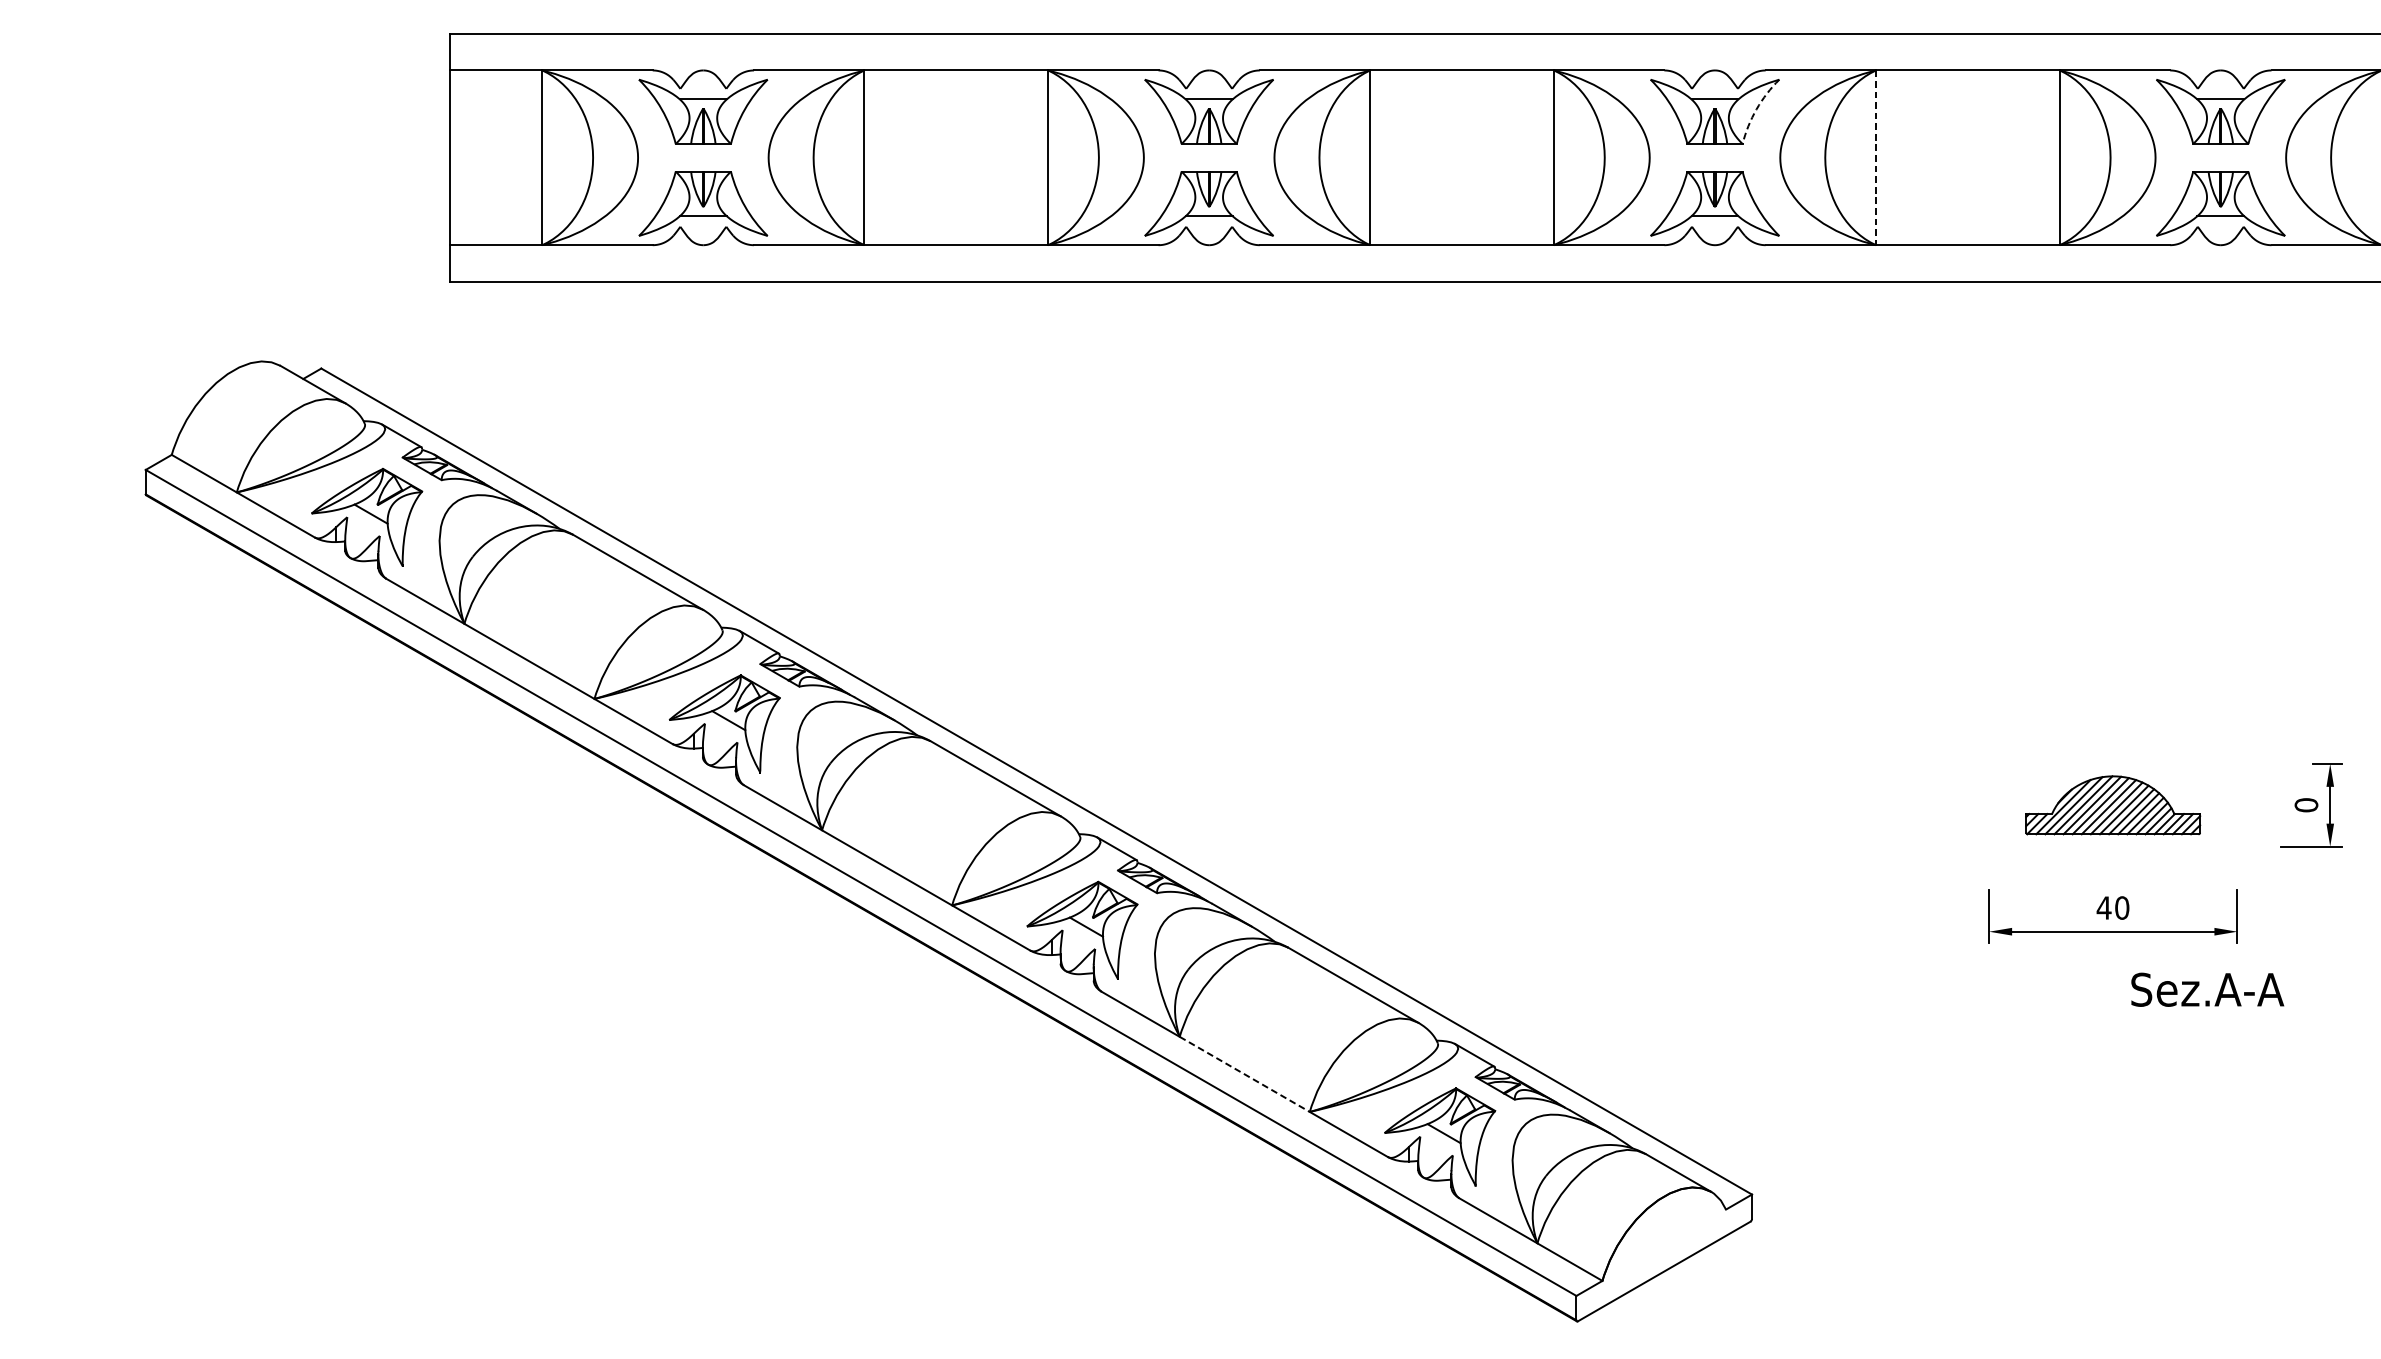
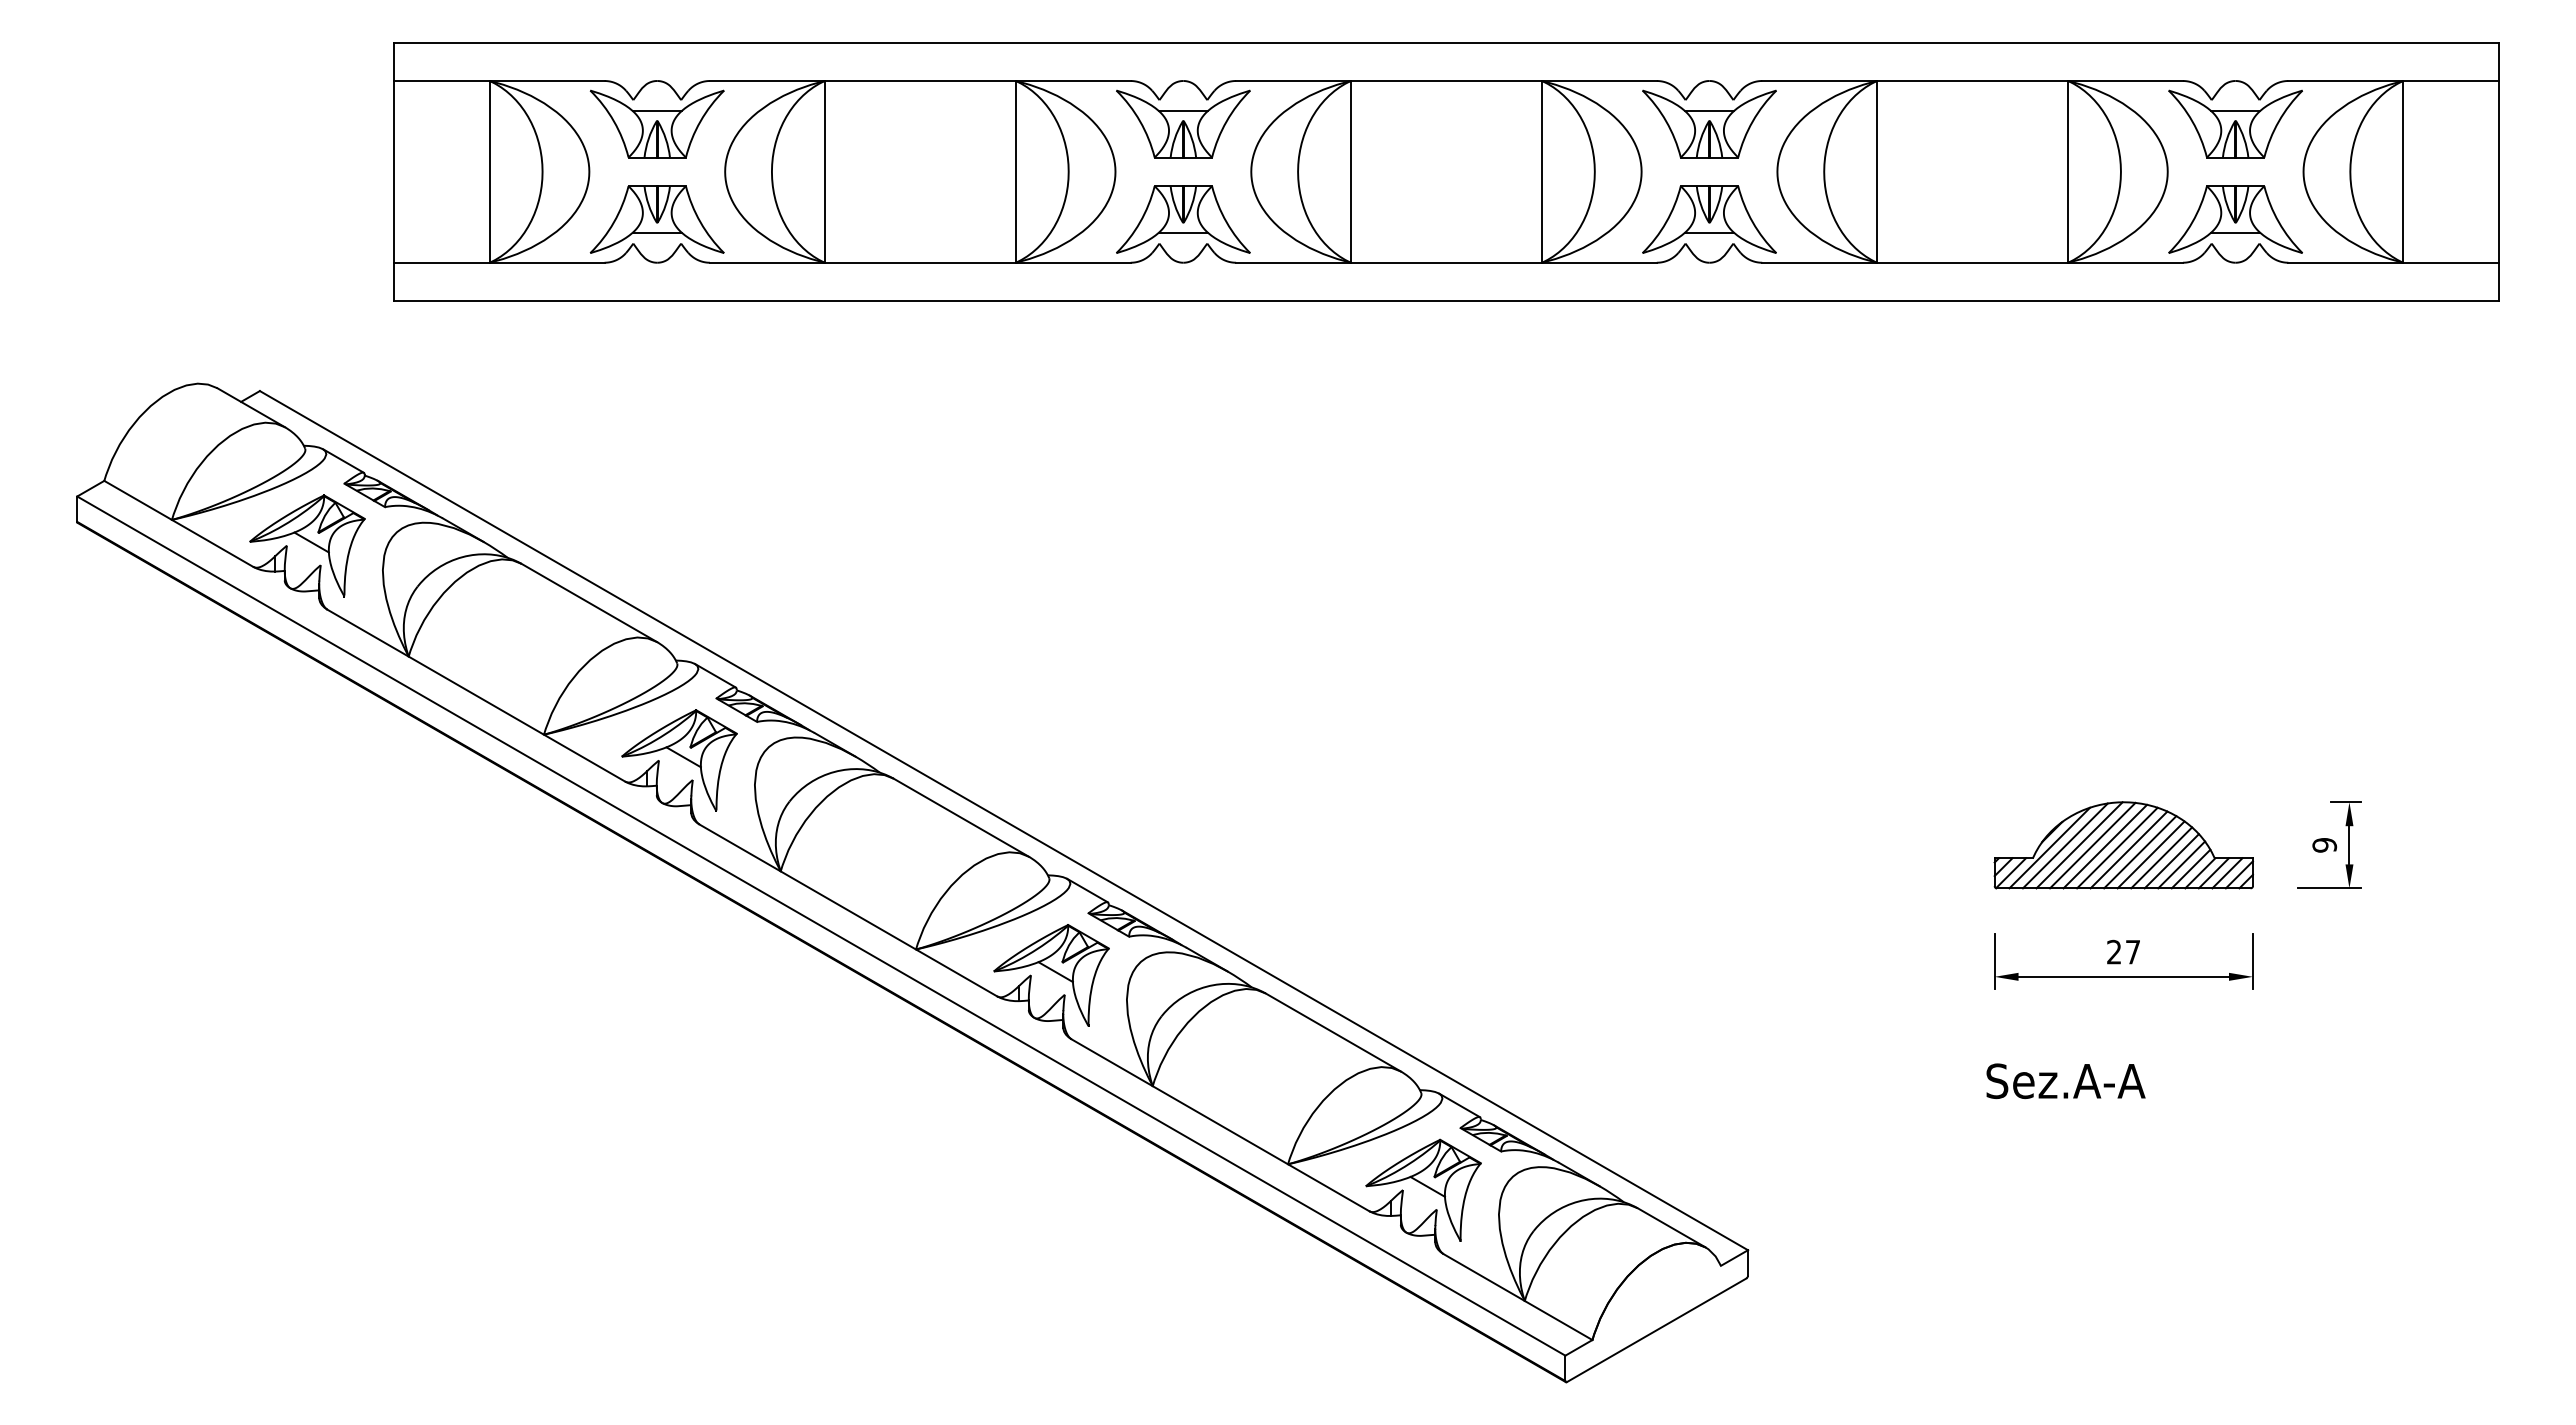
arc: (1756, 109) -> (1752, 121), dashed -> solid
line: (1875, 157) -> (1876, 171), dashed -> solid
text: (2306, 804) -> (2324, 844), 0 -> 9
part: (2113, 805) -> (2123, 845), size x1.43
text: (2113, 907) -> (2123, 951), 40 -> 27
text: (2207, 990) -> (2065, 1081), moved
line: (1244, 1074) -> (1220, 1125), dashed -> solid

